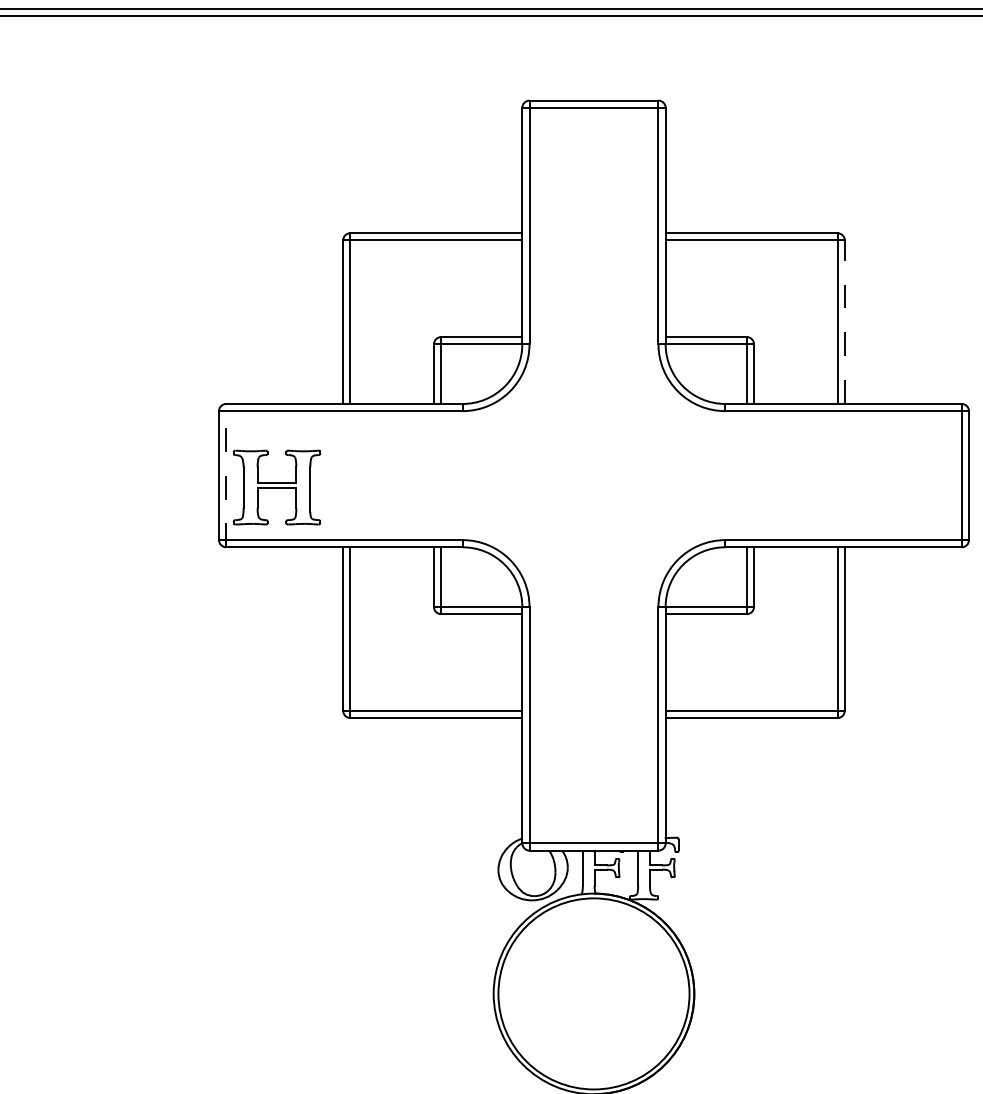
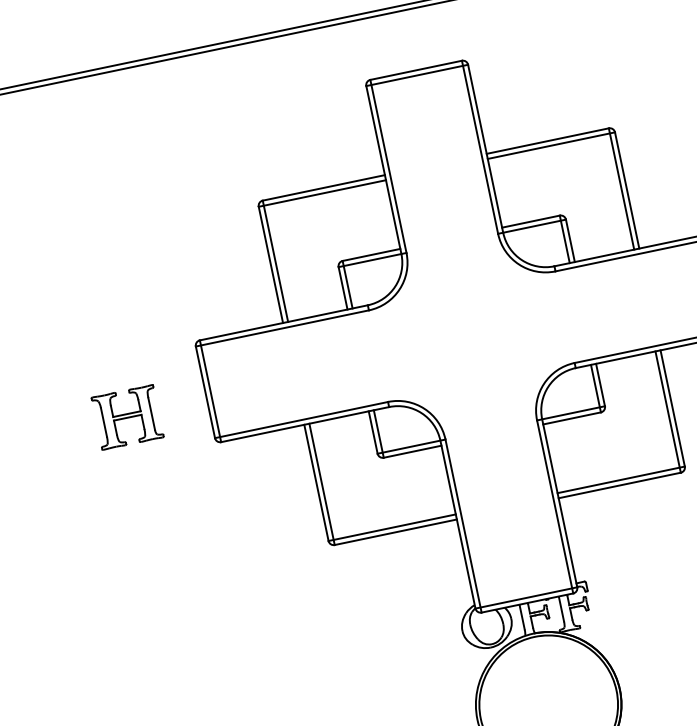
line: (844, 322) -> (627, 190), dashed -> solid
line: (226, 475) -> (210, 391), dashed -> solid
part: (276, 487) -> (127, 417), moved

